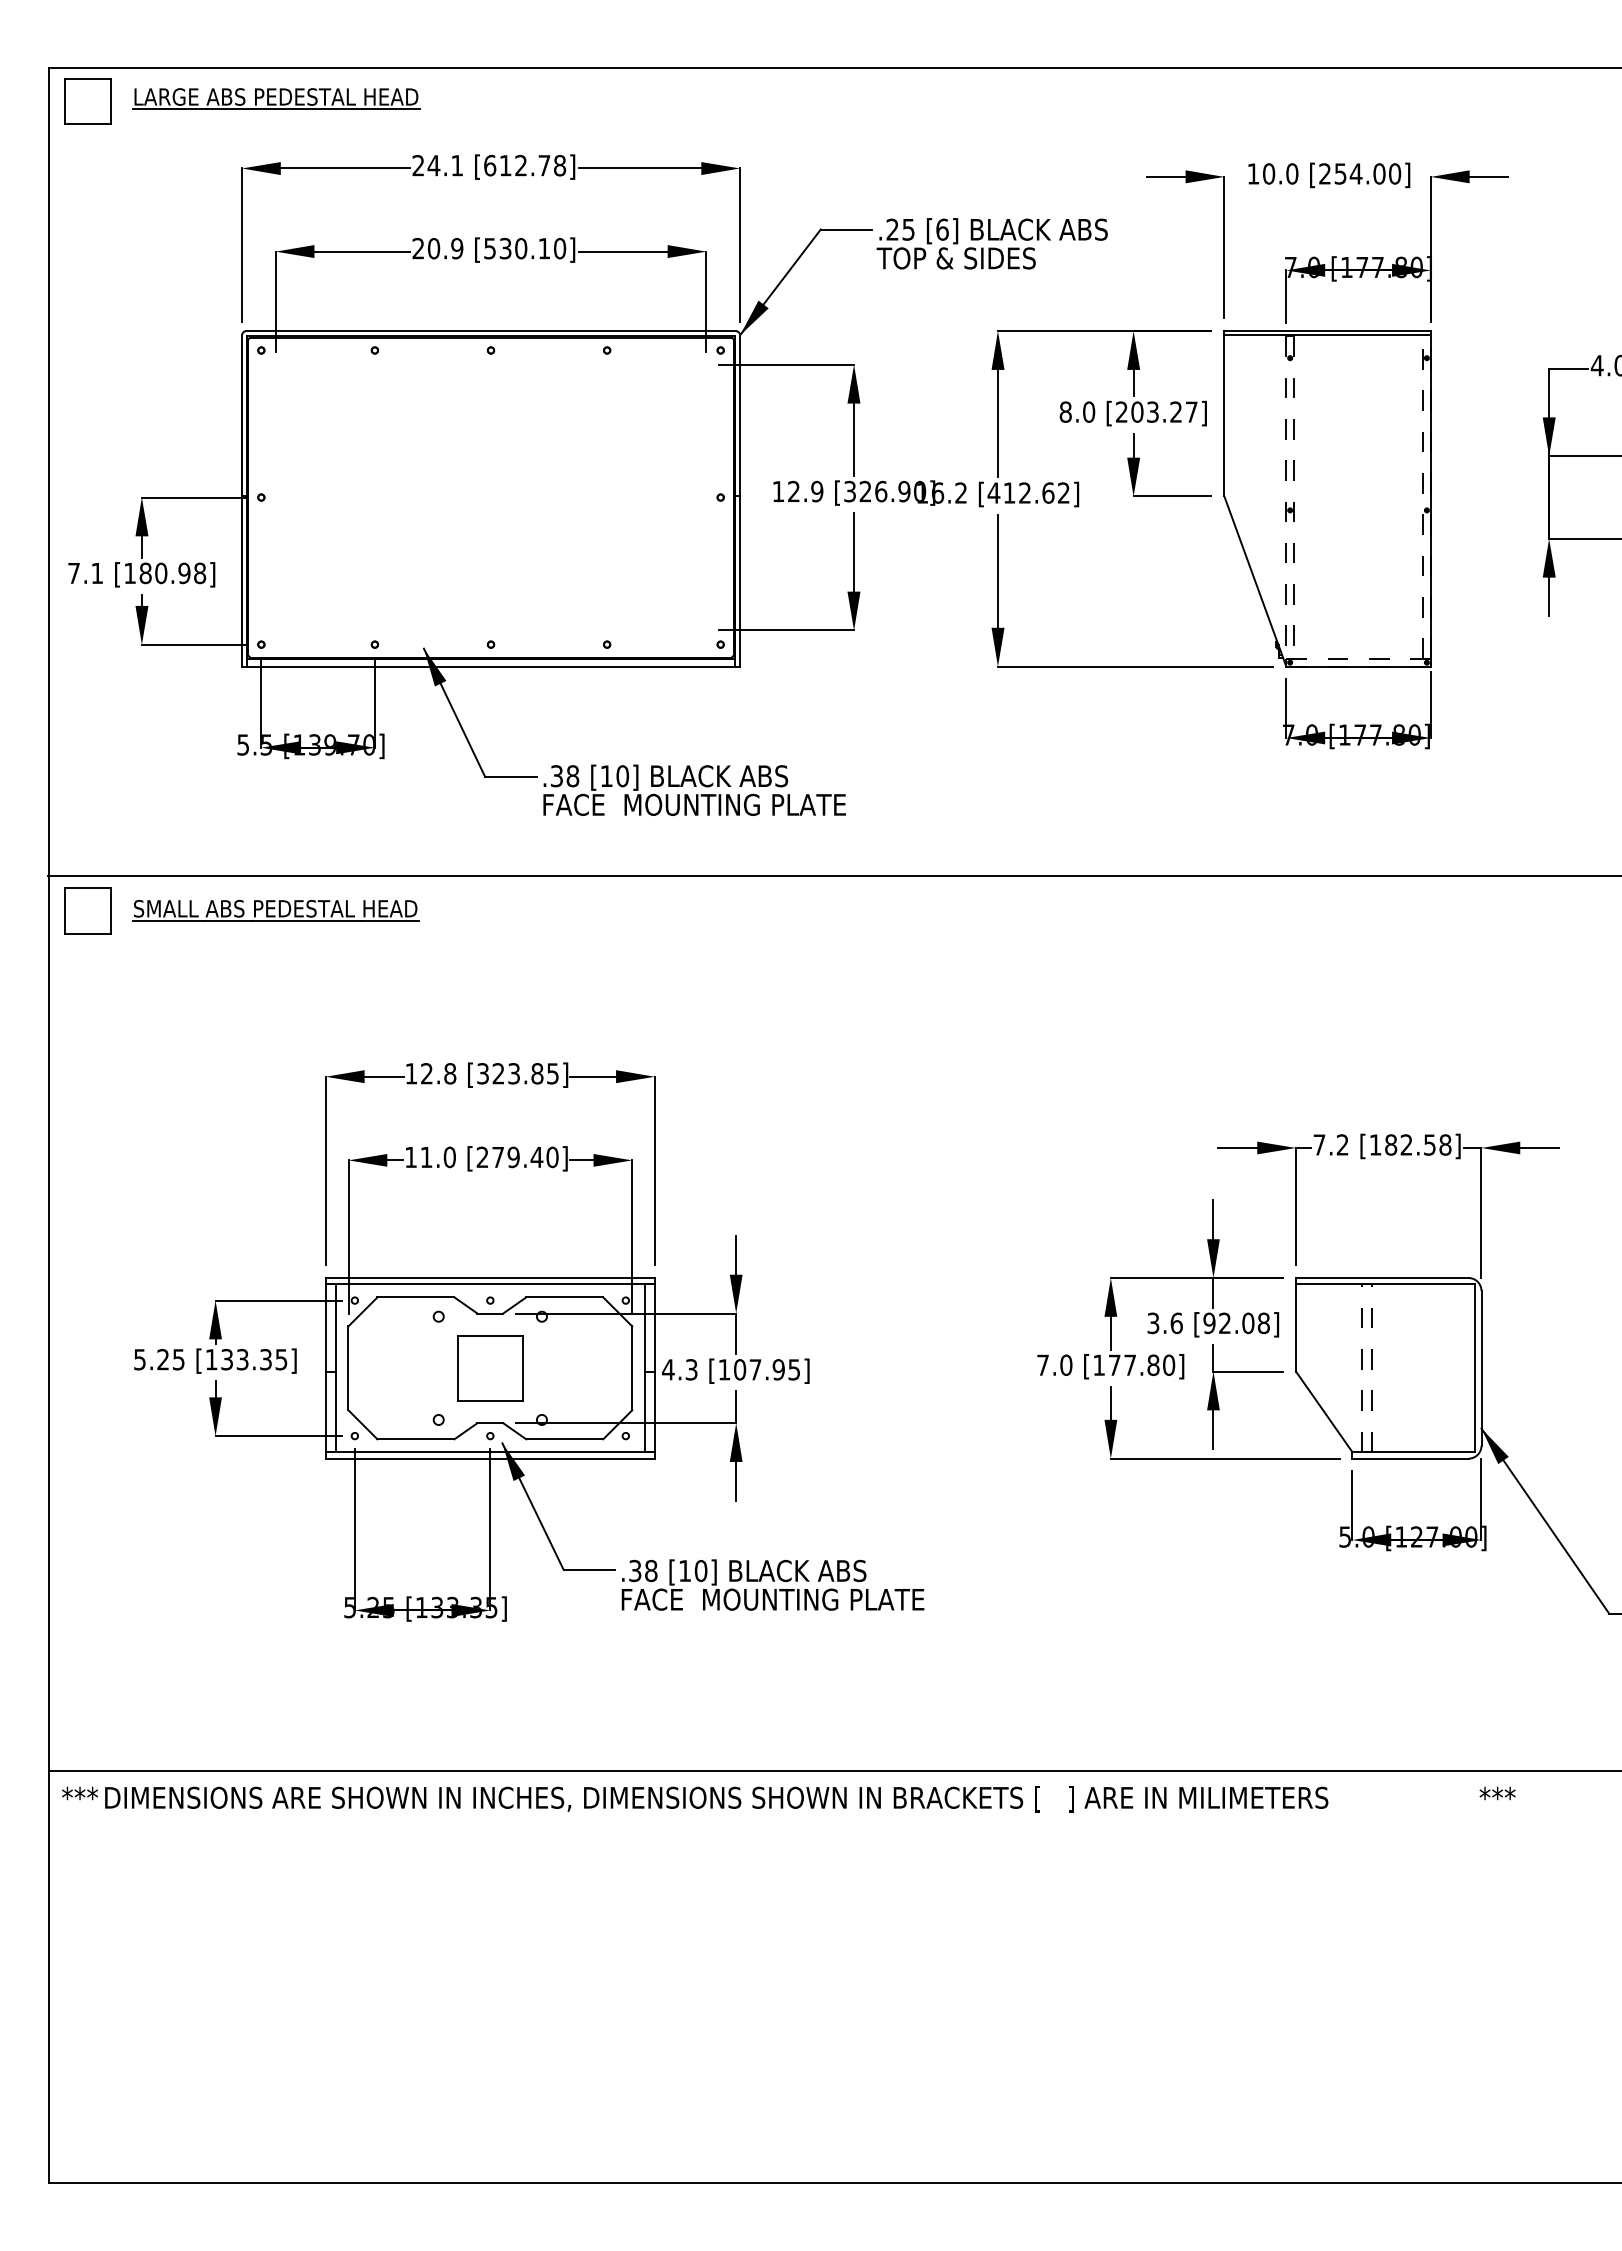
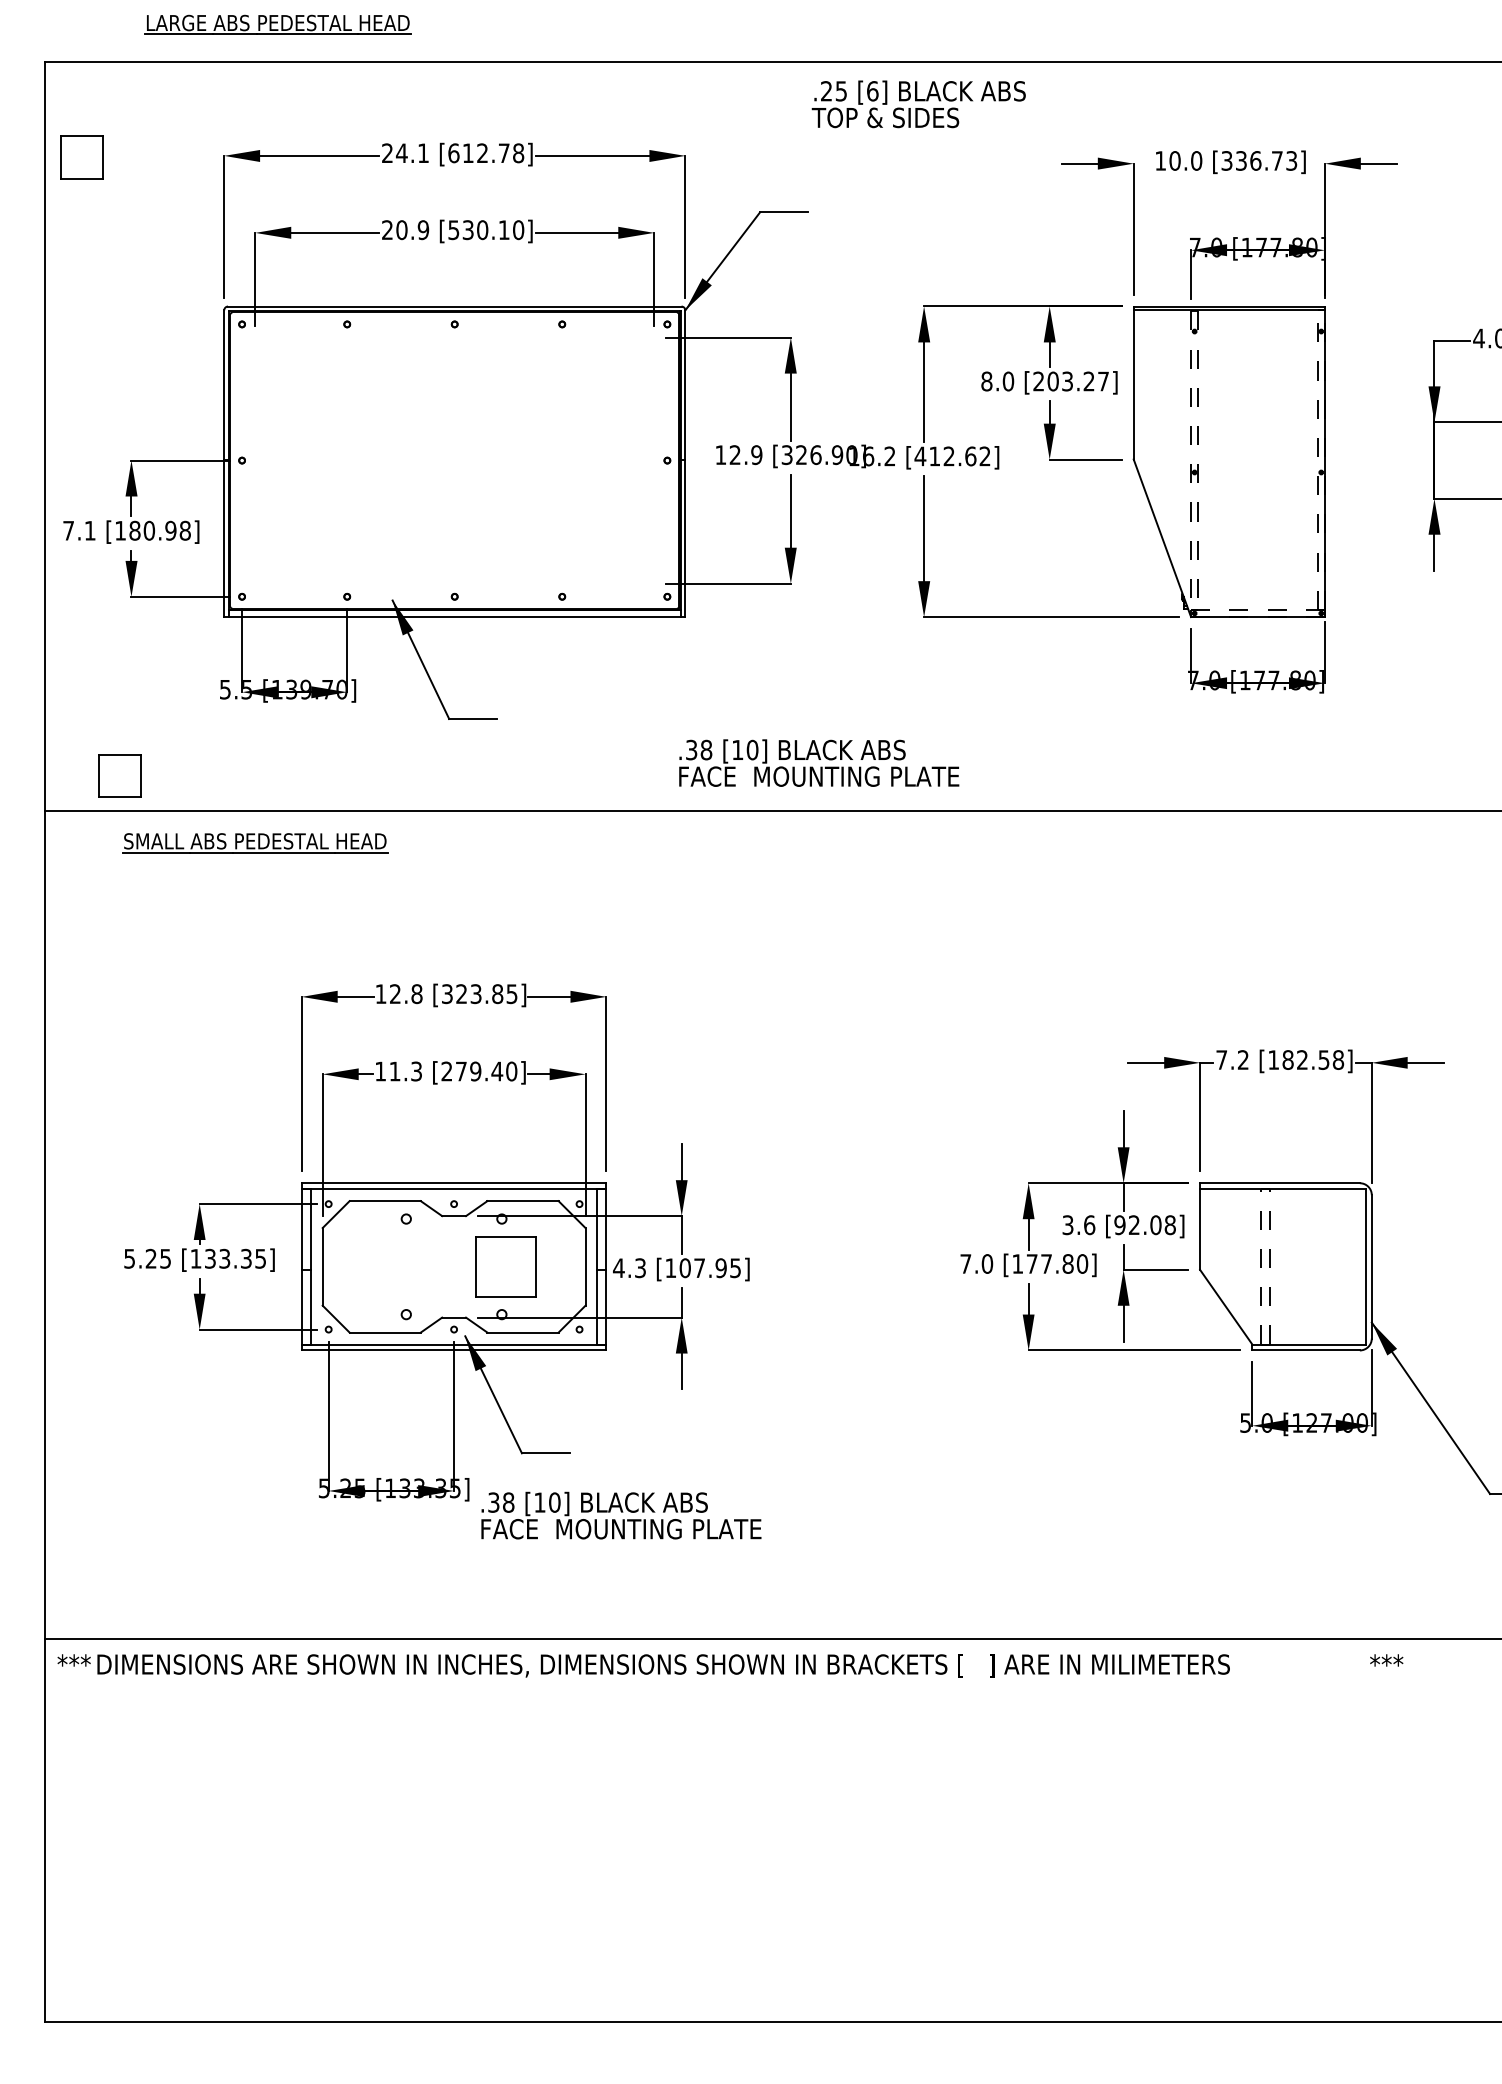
part: (276, 98) -> (278, 24), moved
part: (87, 101) -> (81, 157), moved
text: (1360, 173) -> (1259, 160), [254.00] -> [336.73]
text: (991, 243) -> (918, 104), moved
text: (694, 789) -> (819, 762), moved
part: (87, 910) -> (119, 775), moved
text: (449, 1157) -> (416, 1071), 11.0 -> 11.3
part: (490, 1368) -> (506, 1266), moved
text: (772, 1584) -> (620, 1515), moved

